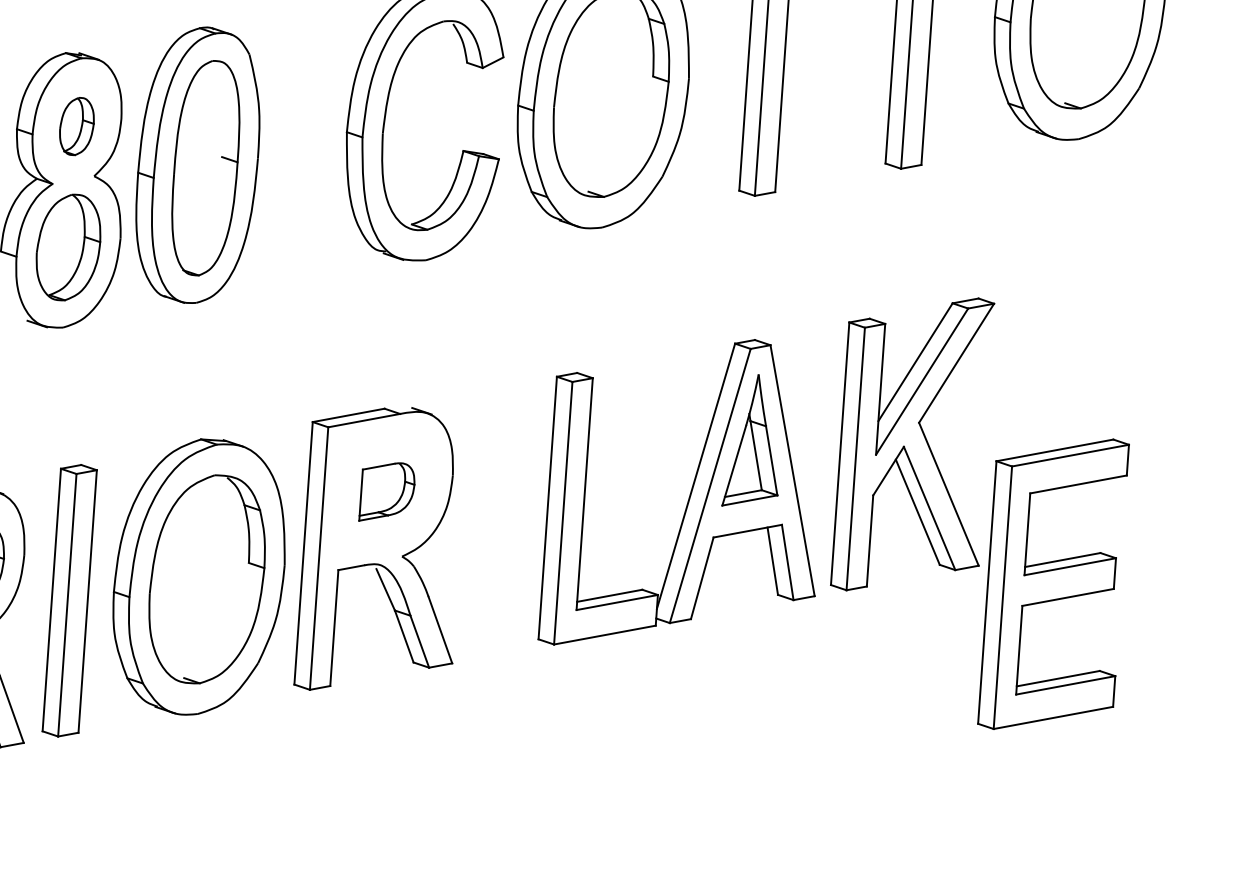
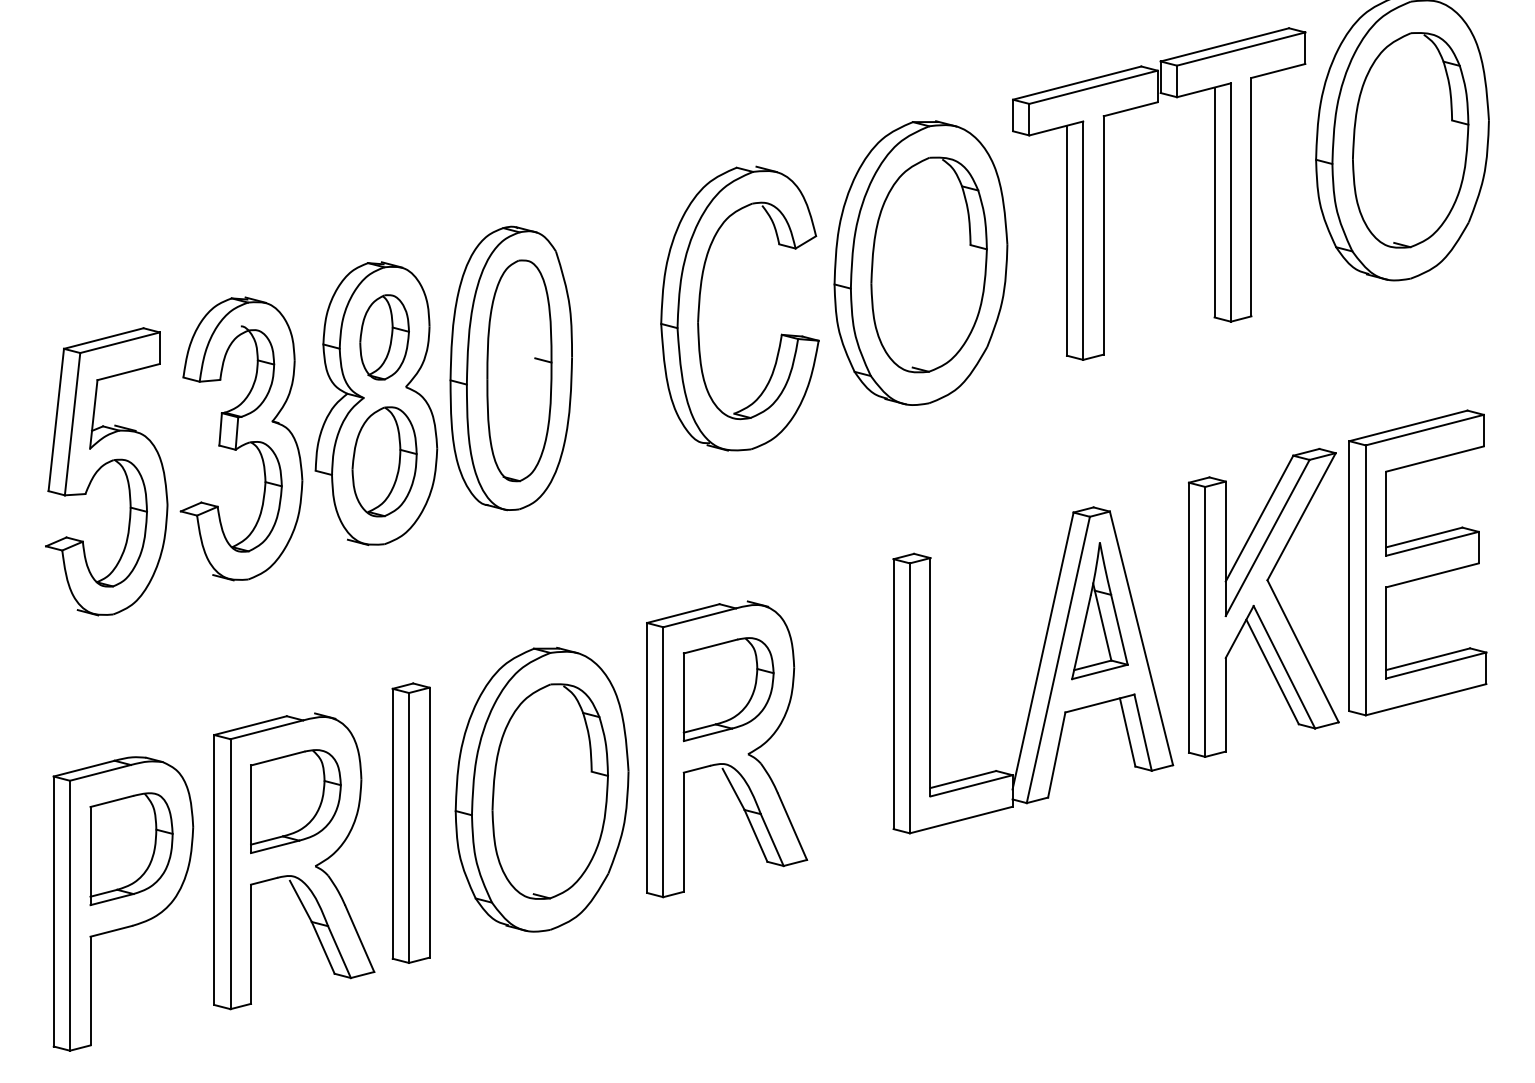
part: (76, 126) -> (384, 337), size x1.43
part: (387, 492) -> (728, 689), size x1.67
part: (1054, 583) -> (1417, 562), moved

